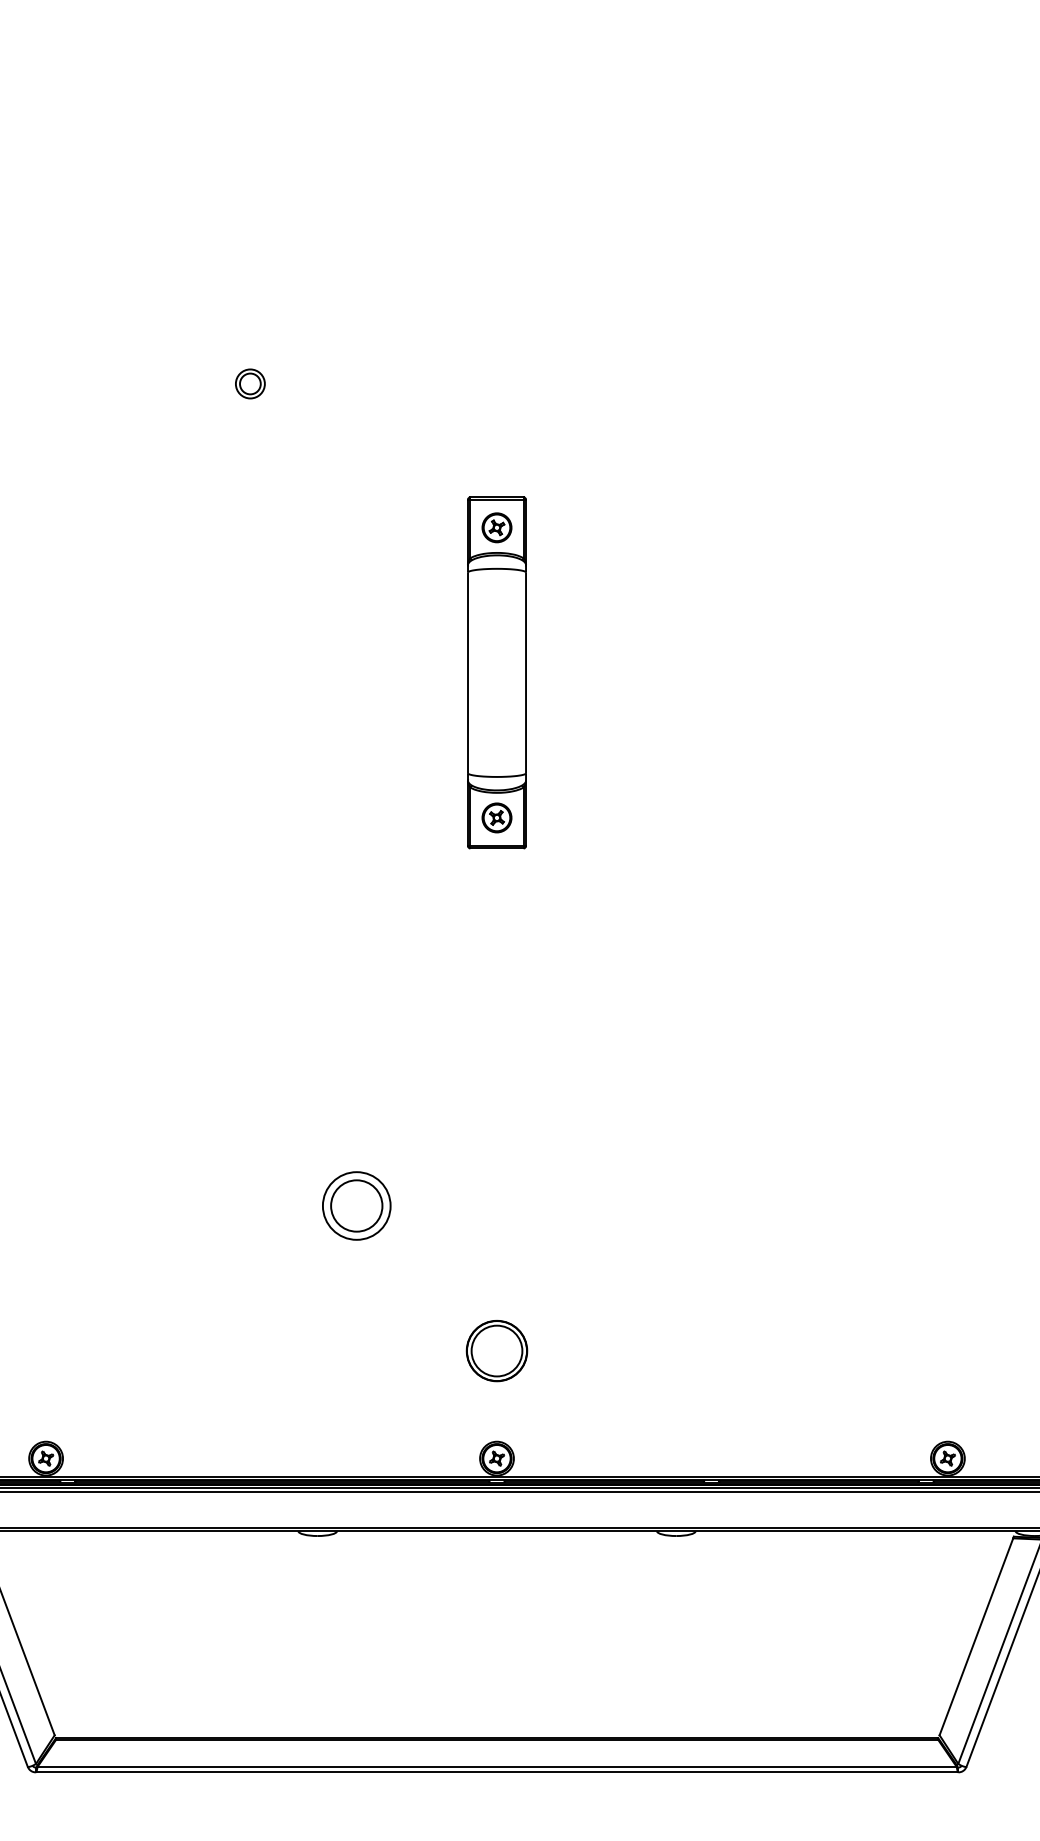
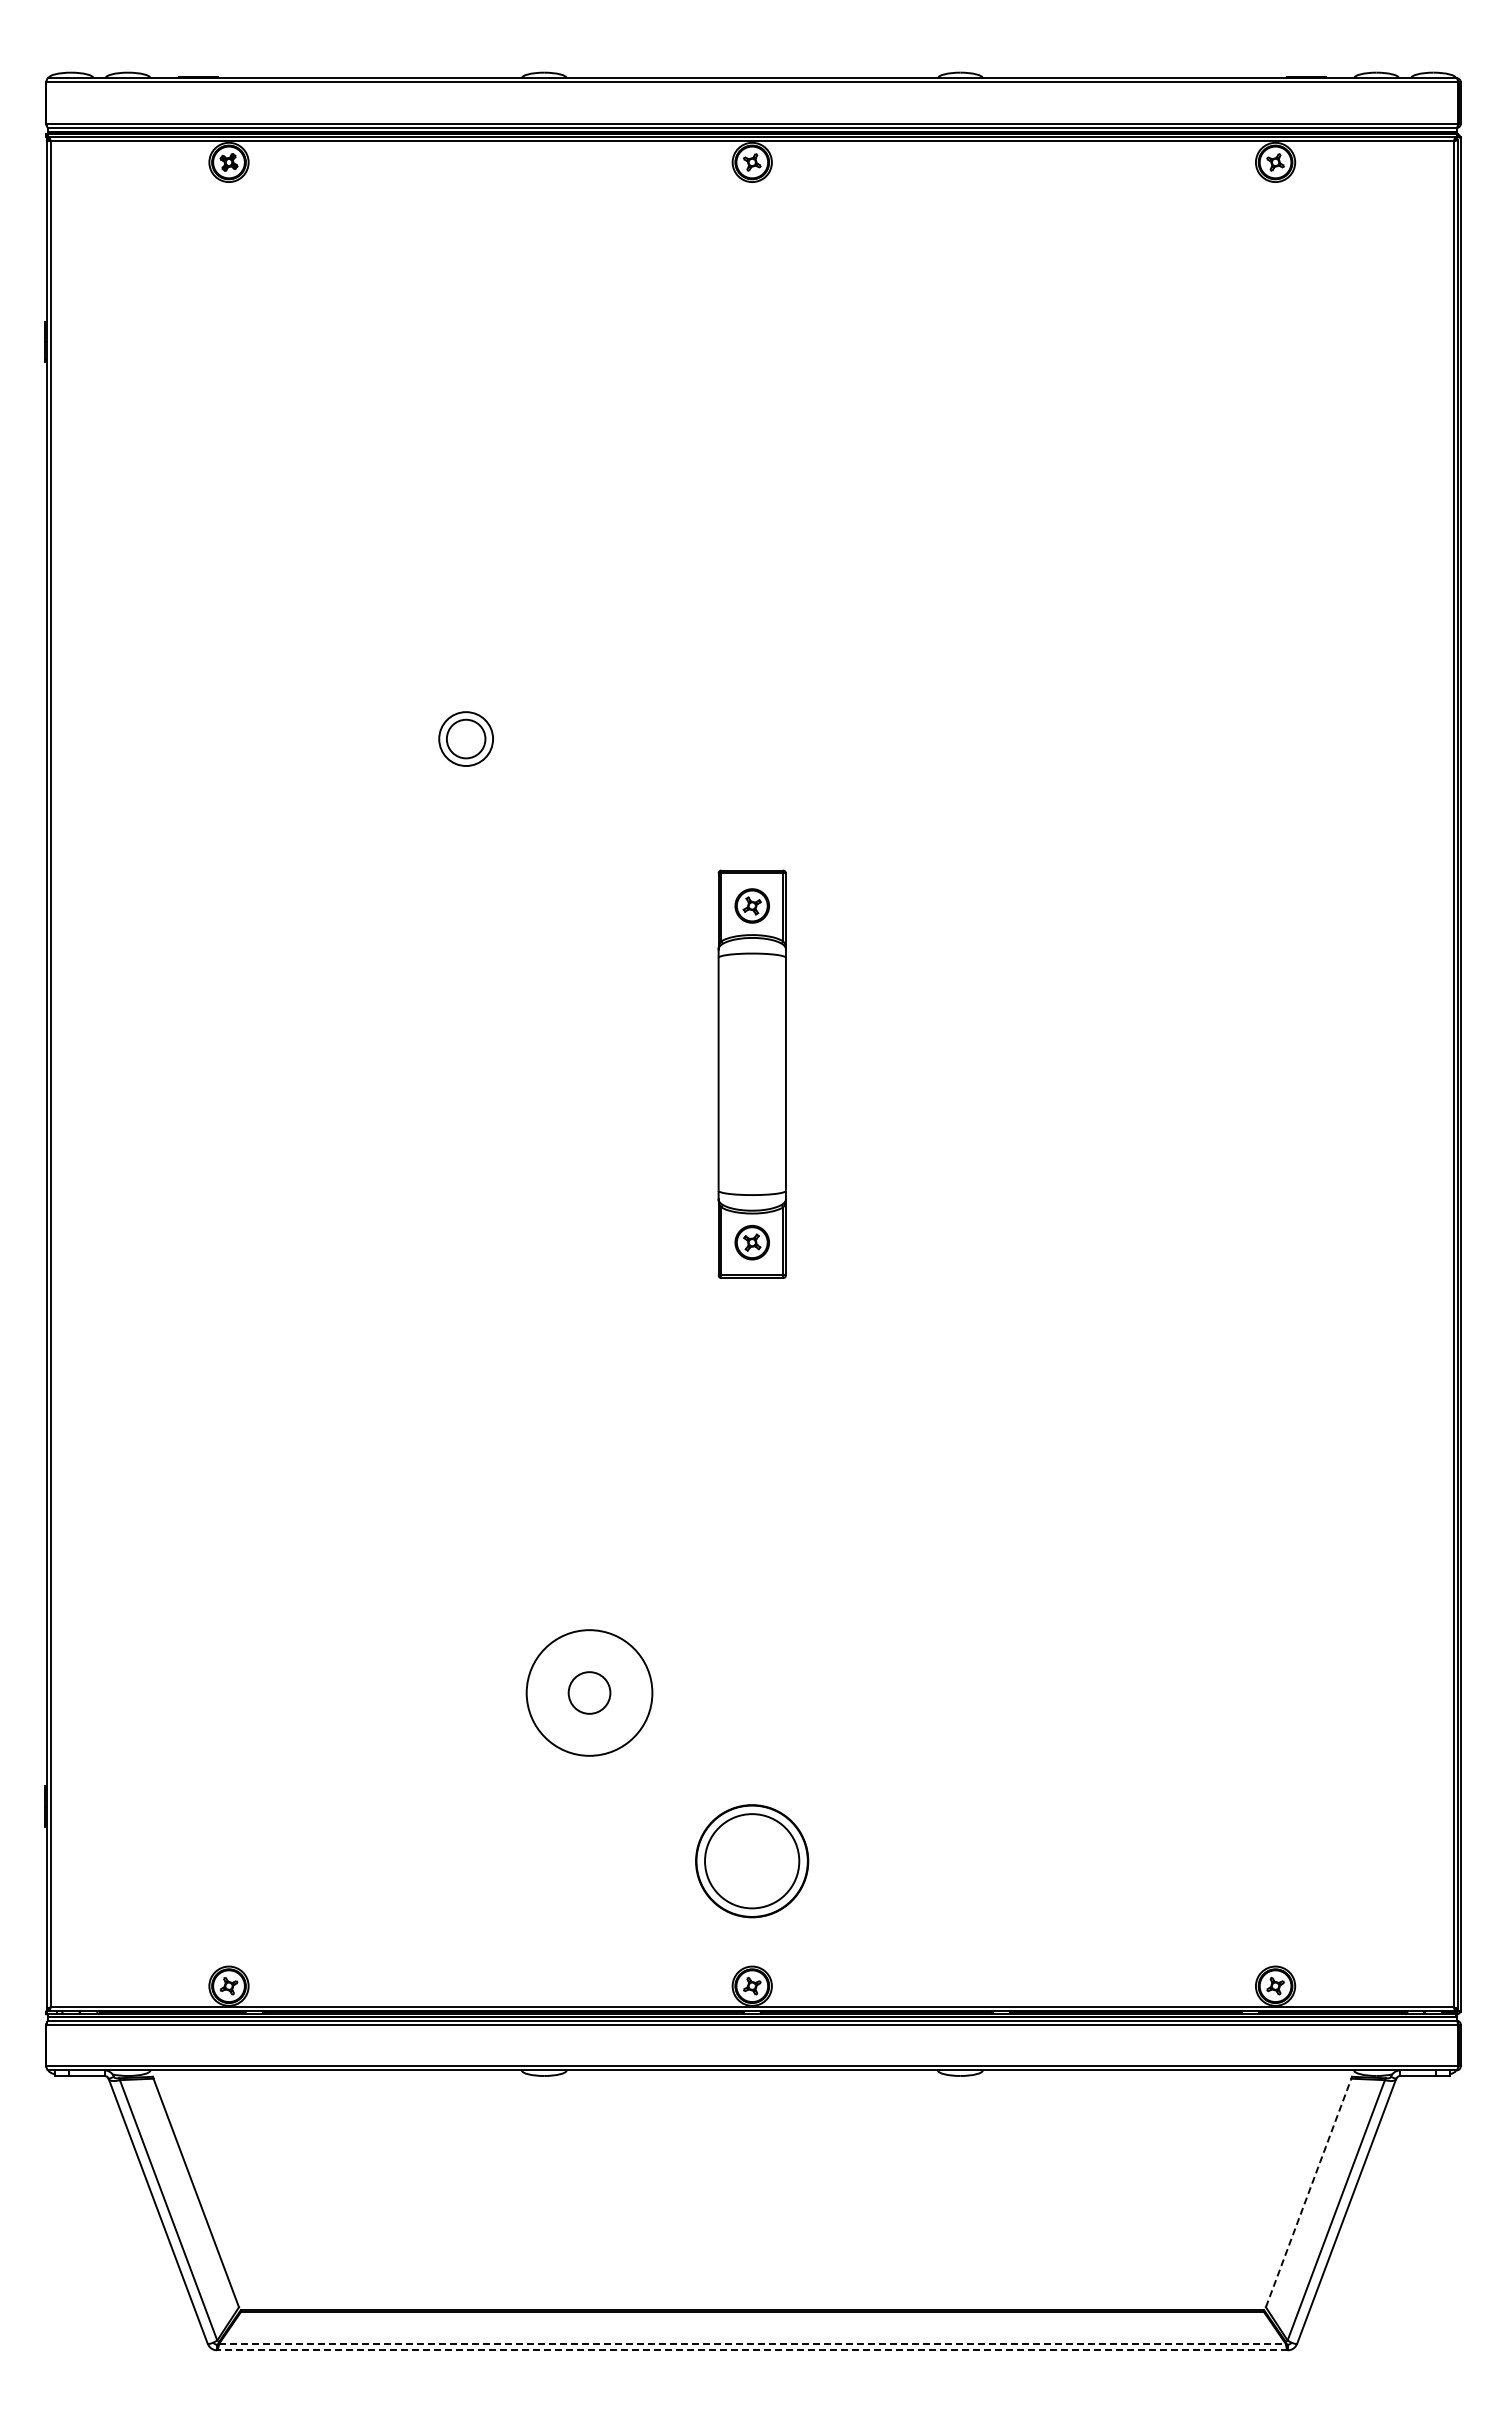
part: (249, 383) -> (465, 738), size x1.6
circle: (356, 1205) -> (589, 1692), size x0.7
circle: (356, 1205) -> (589, 1692), size x1.6
part: (497, 1351) -> (752, 1861), size x1.6
line: (976, 1636) -> (1308, 2192), solid -> dashed
line: (497, 1766) -> (752, 2343), solid -> dashed
line: (496, 1772) -> (751, 2350), solid -> dashed

